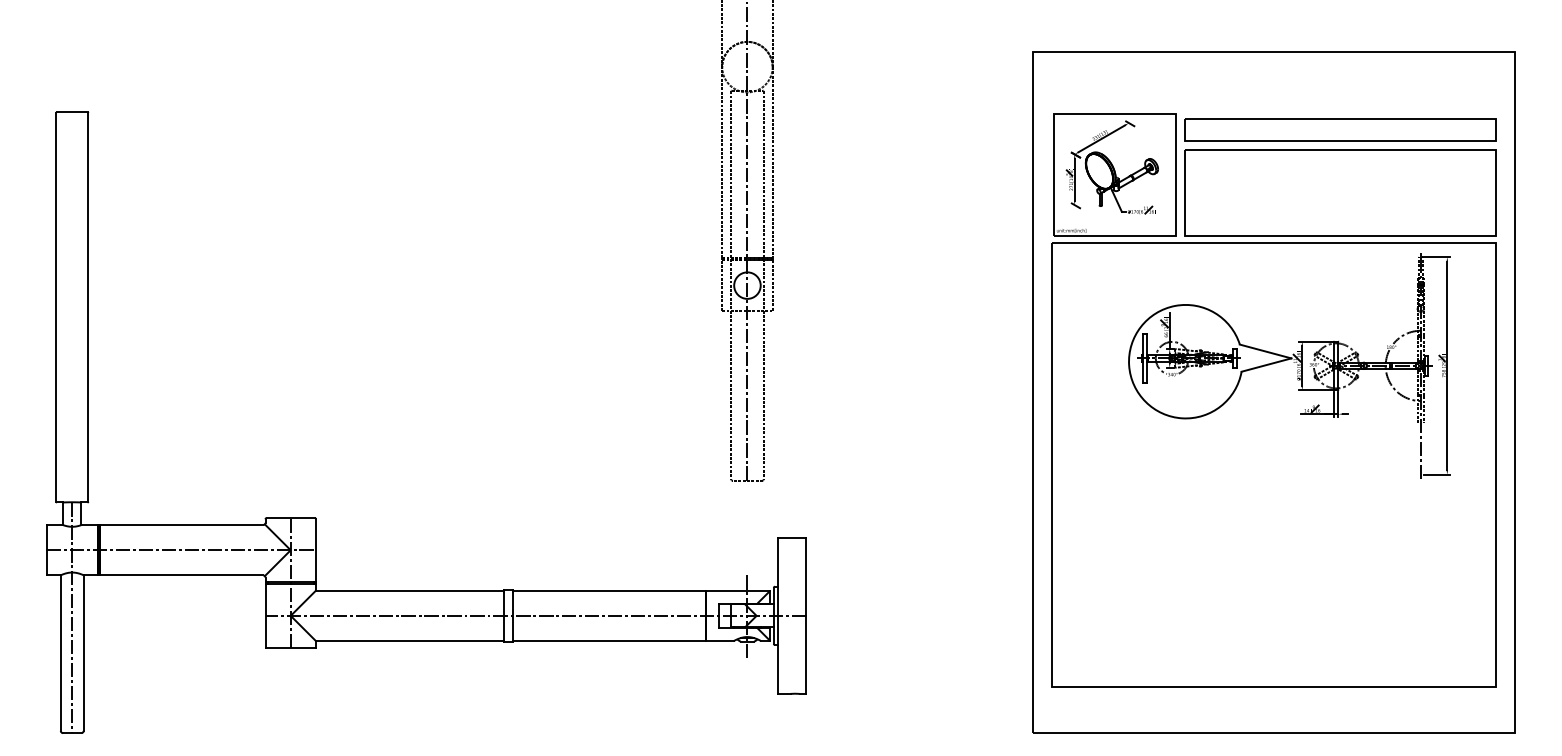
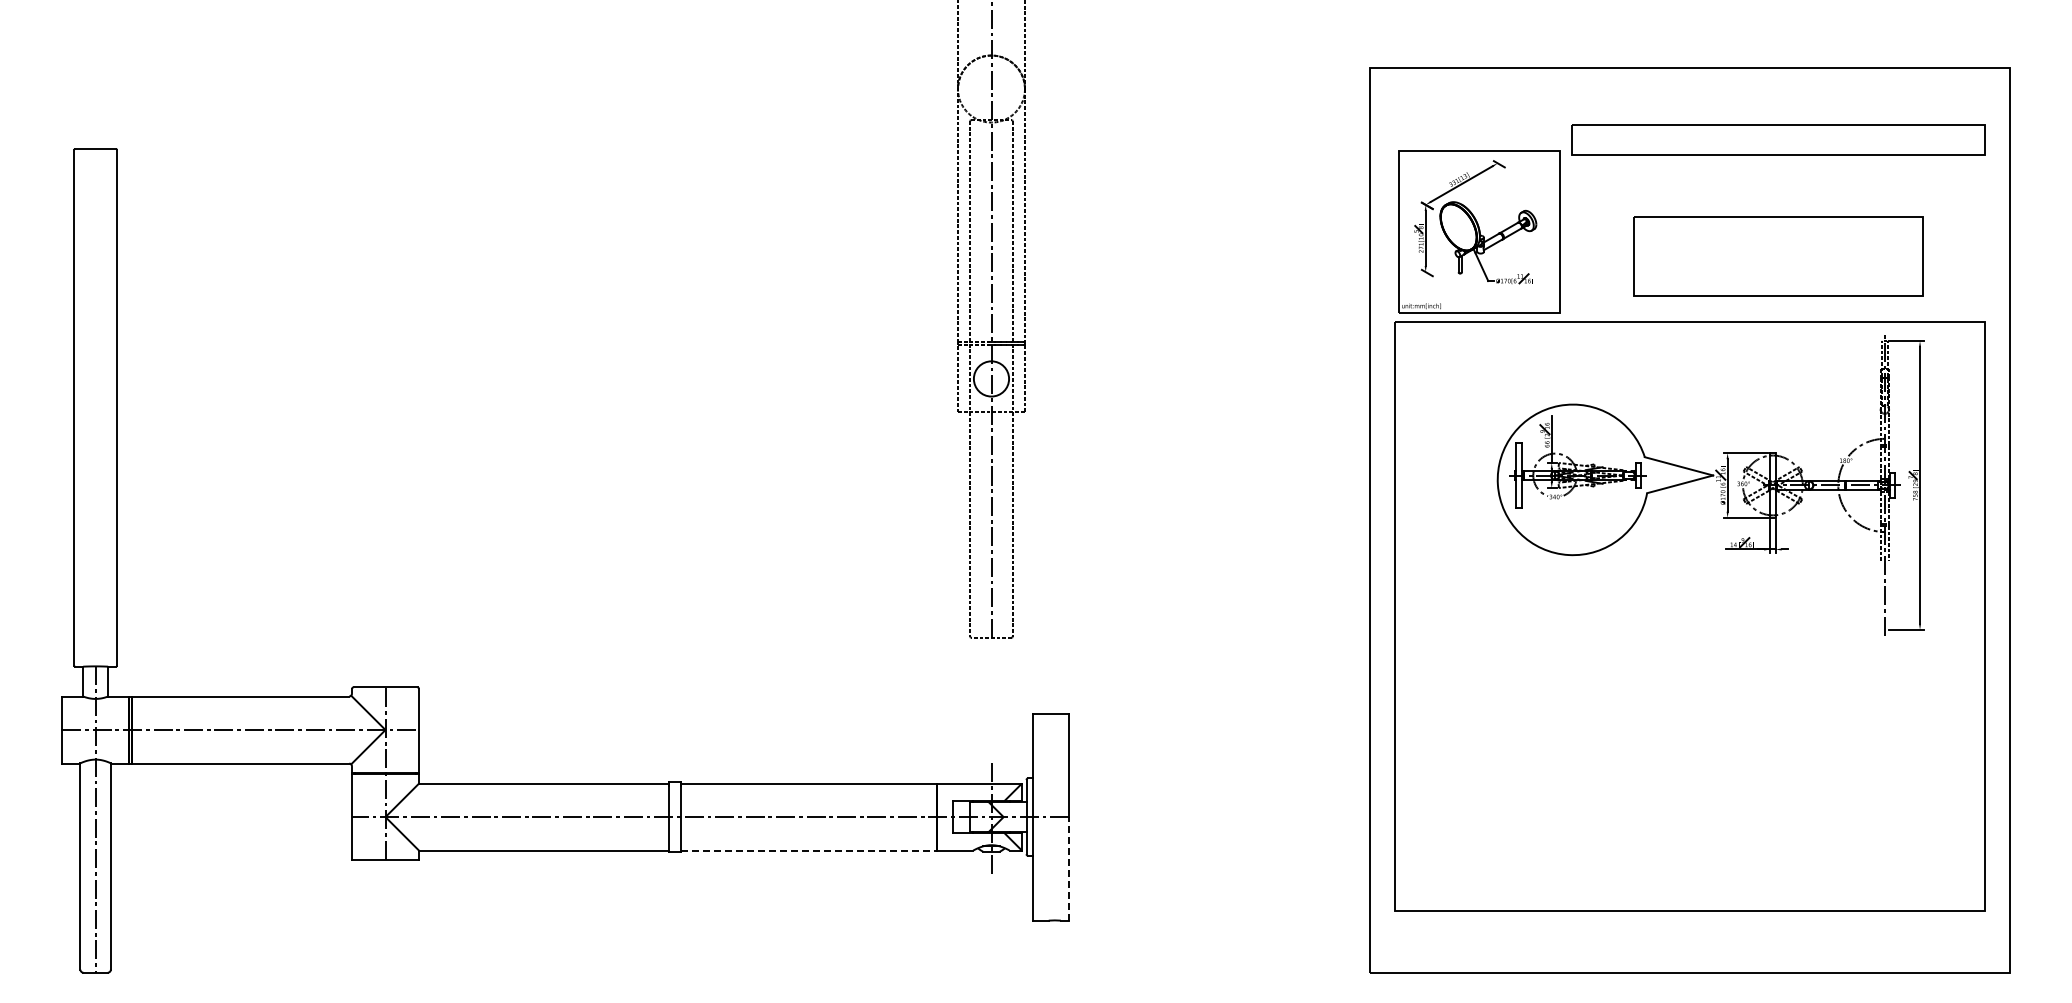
part: (1340, 129) -> (1778, 139), moved
part: (1340, 193) -> (1778, 256), size x0.7
line: (609, 641) -> (808, 850), solid -> dashed
line: (806, 654) -> (1069, 868), solid -> dashed

